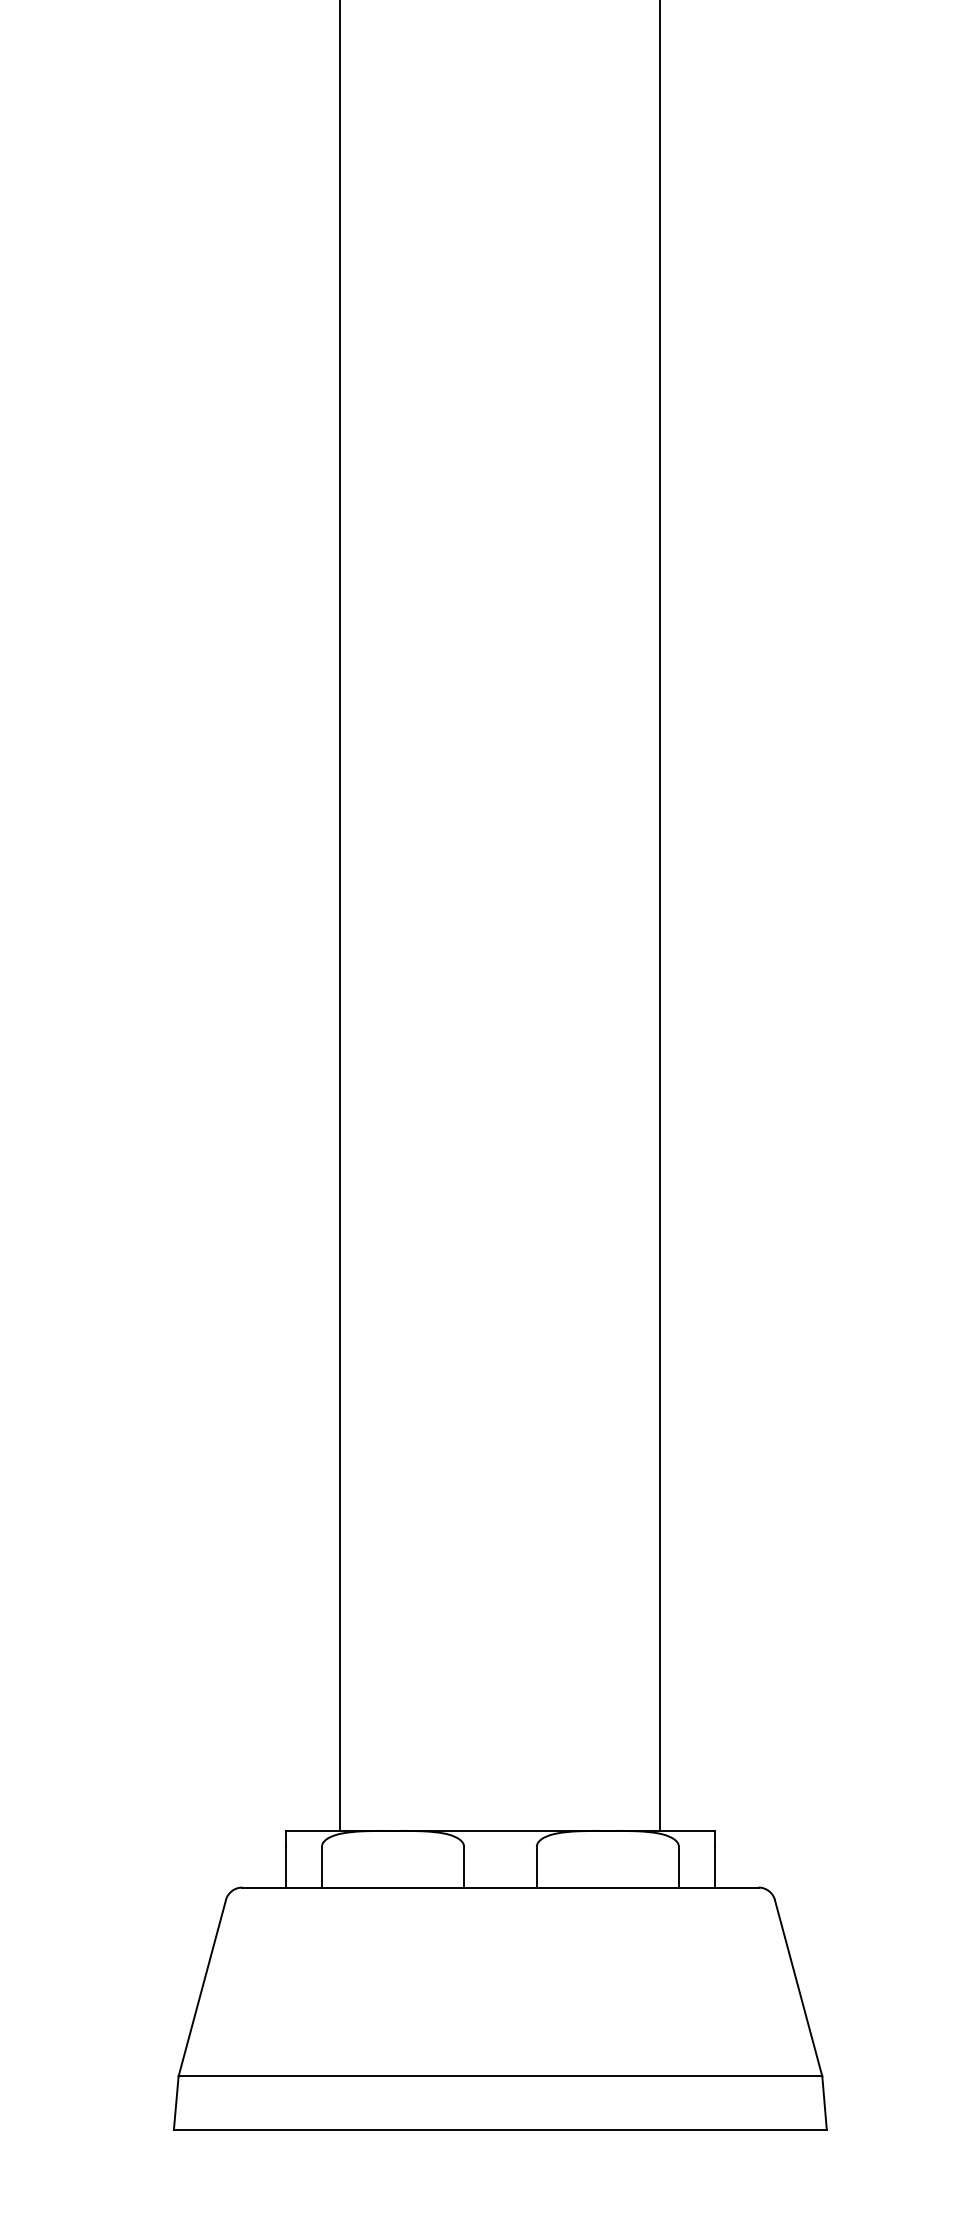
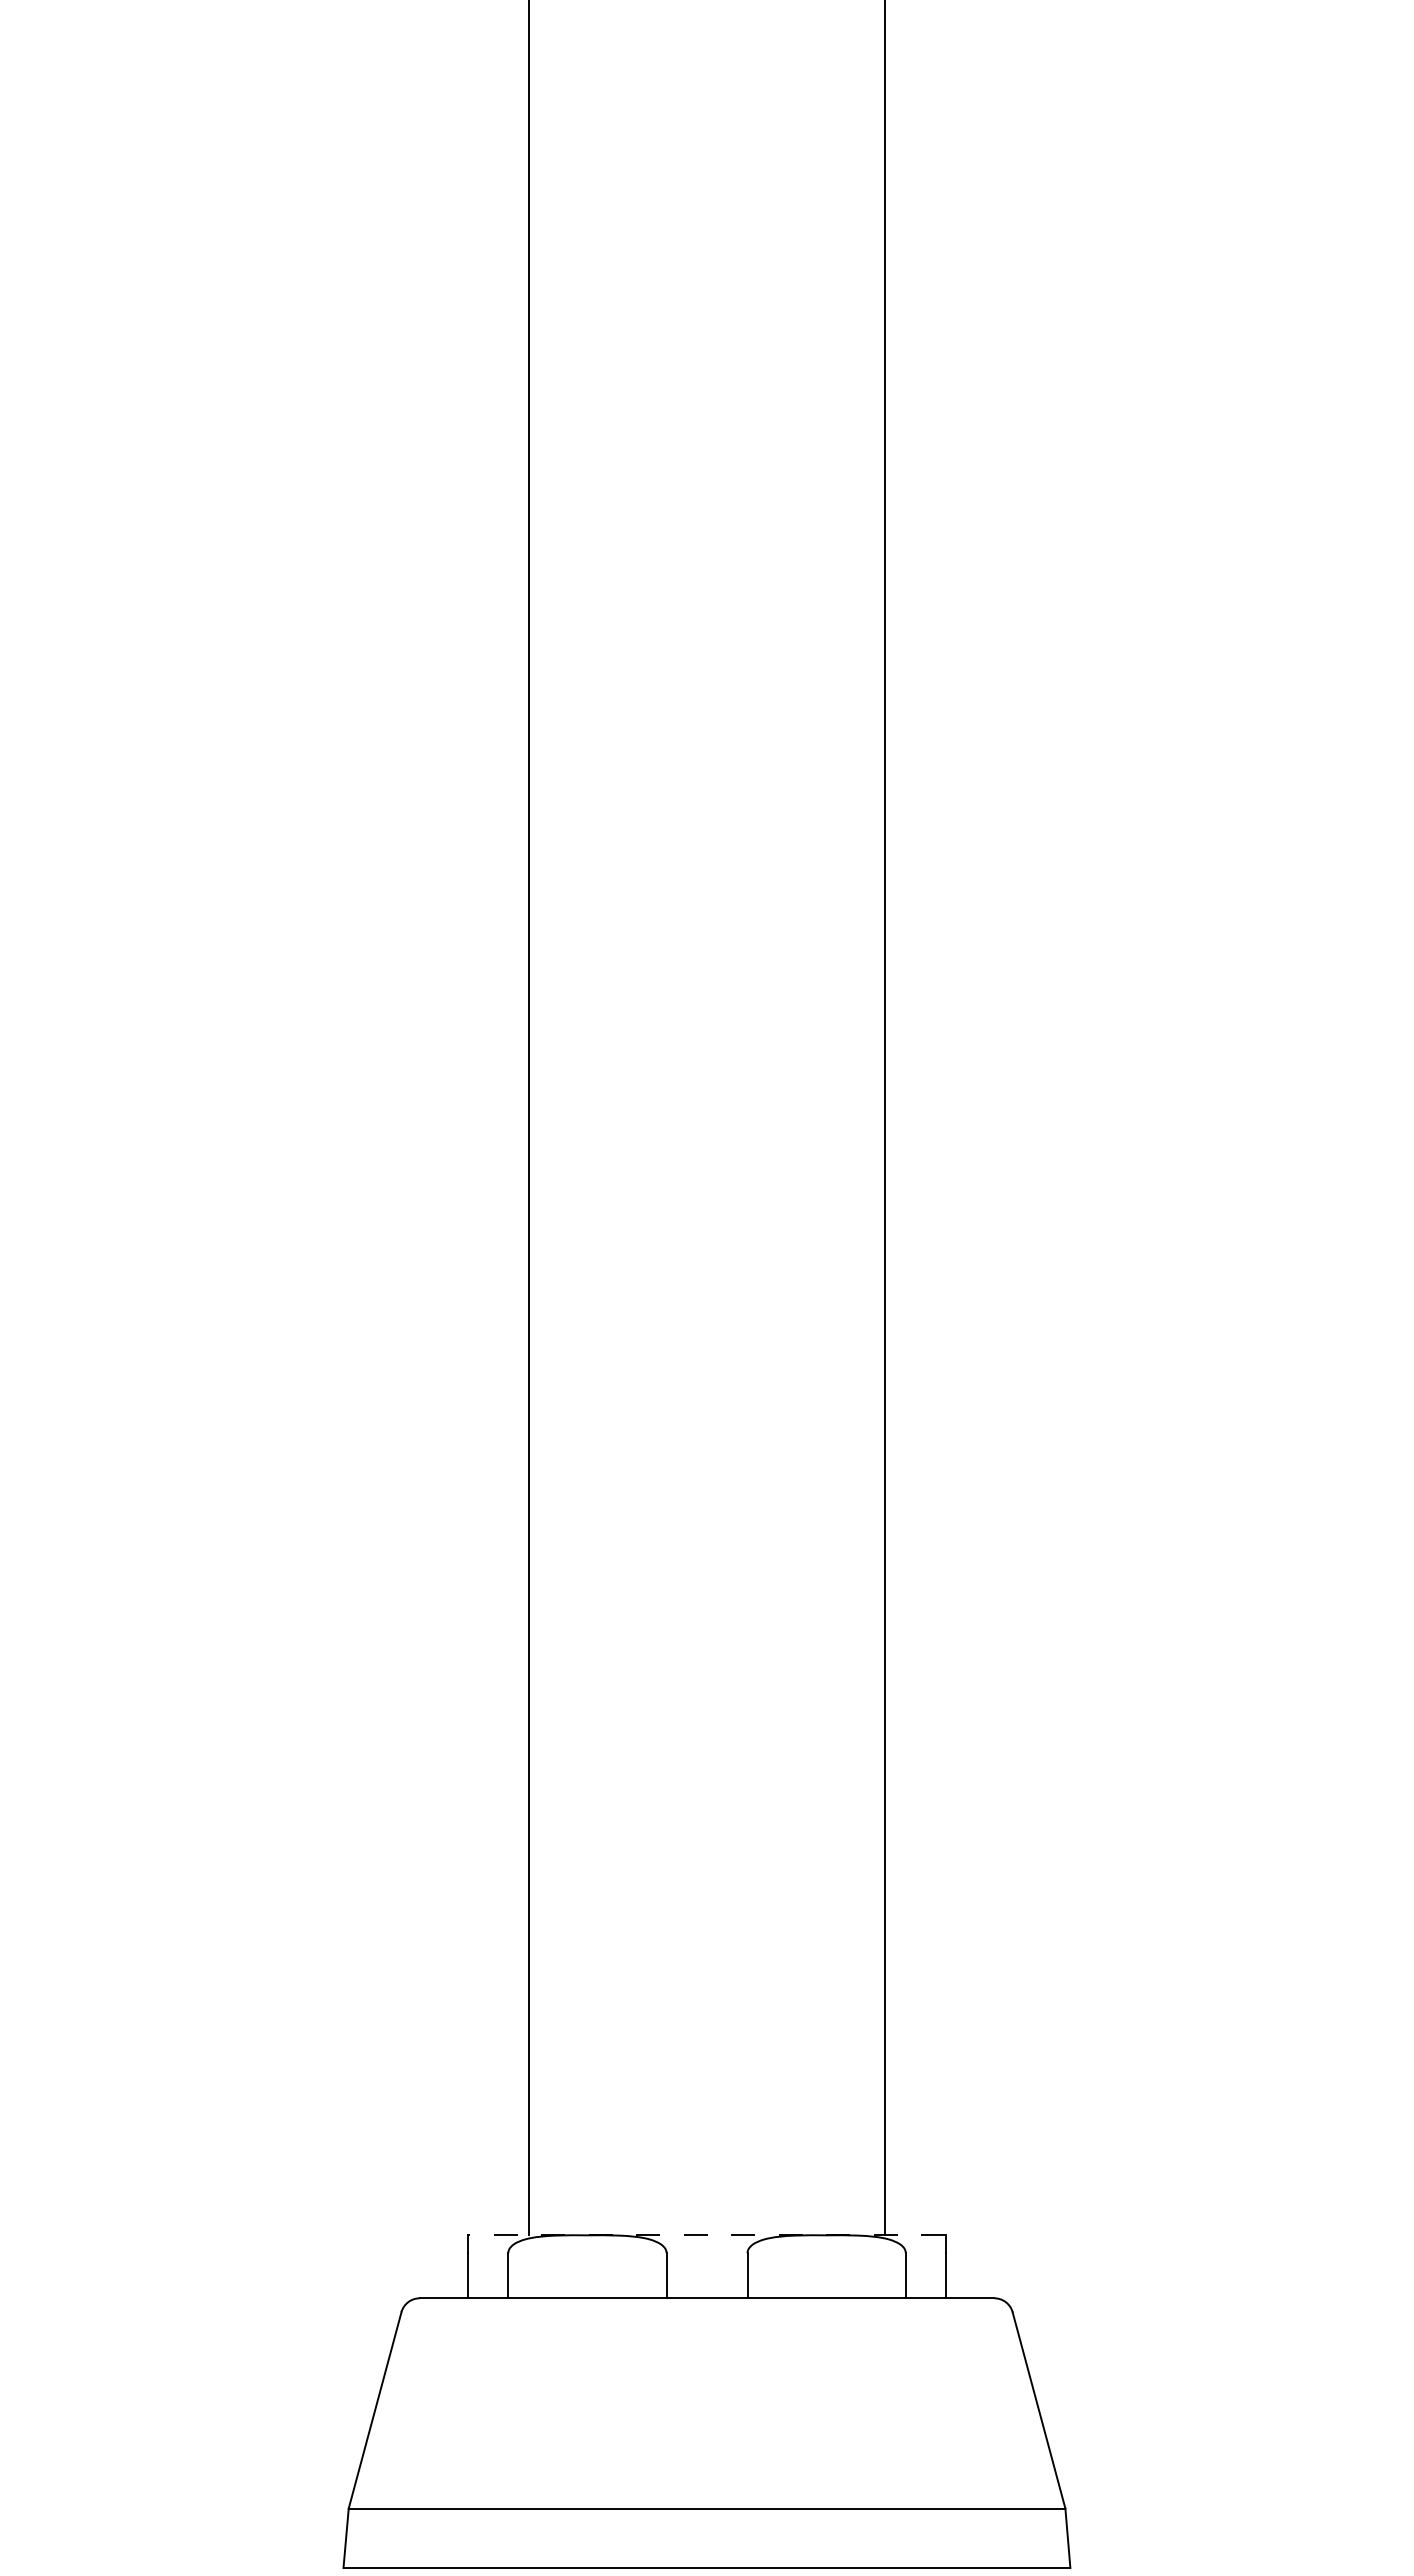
line: (499, 1831) -> (706, 2235), solid -> dashed

